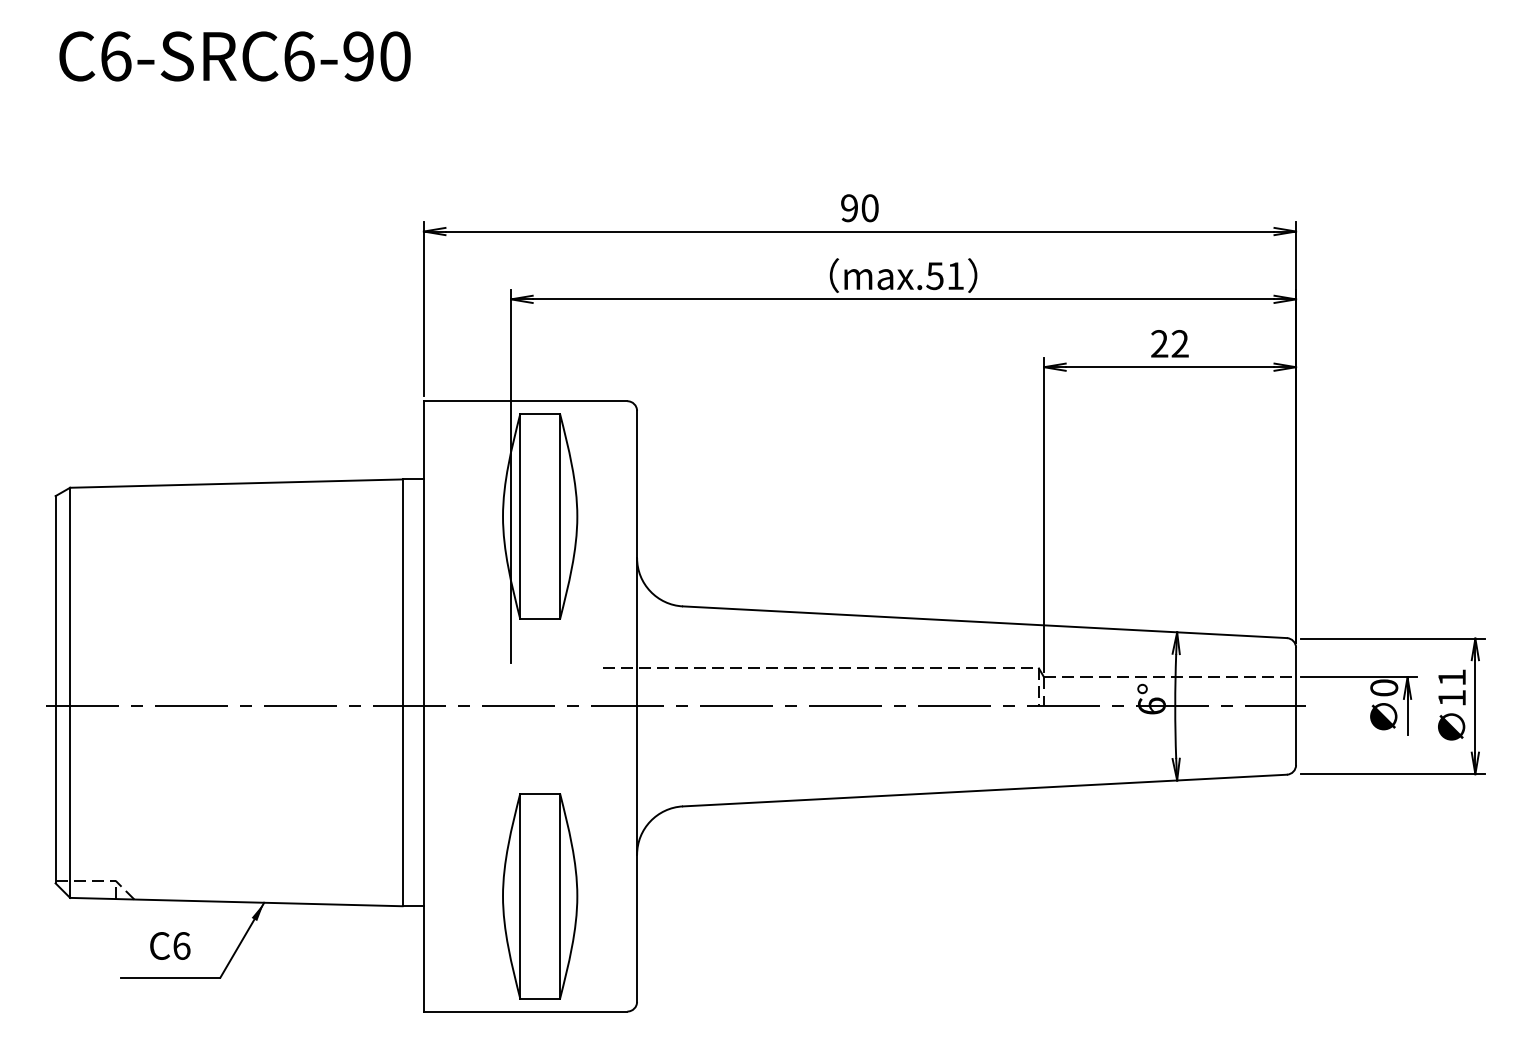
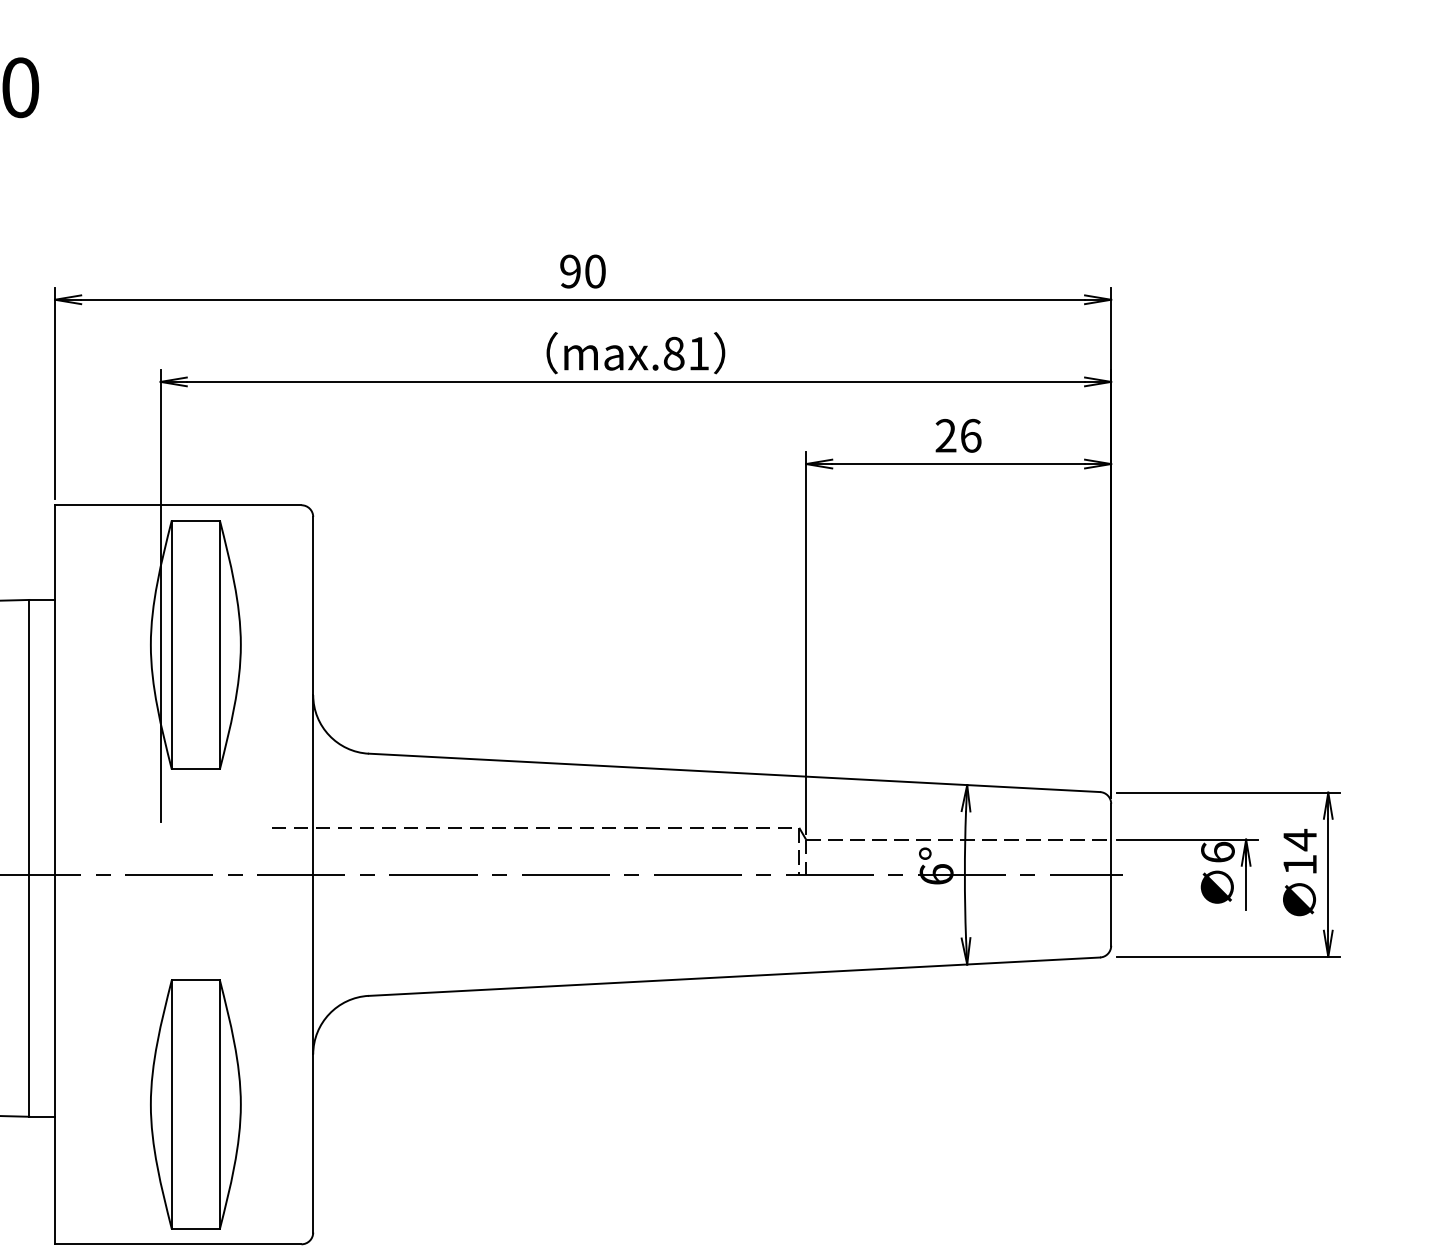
text: (934, 275) -> (673, 353), max.51 -> max.81
text: (1179, 343) -> (970, 435), 22 -> 26
text: (1451, 677) -> (1299, 839), 11 -> 14
text: (1384, 687) -> (1218, 851), 0 -> 6

